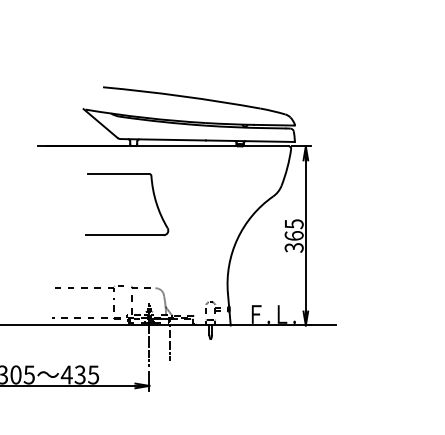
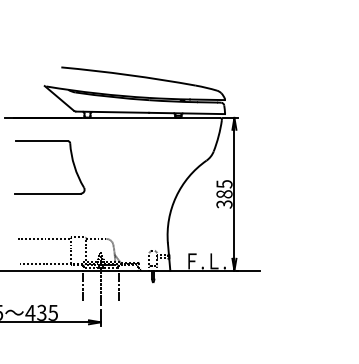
part: (153, 196) -> (71, 160), moved
text: (293, 235) -> (223, 193), 365 -> 385
line: (128, 342) -> (83, 285), added

